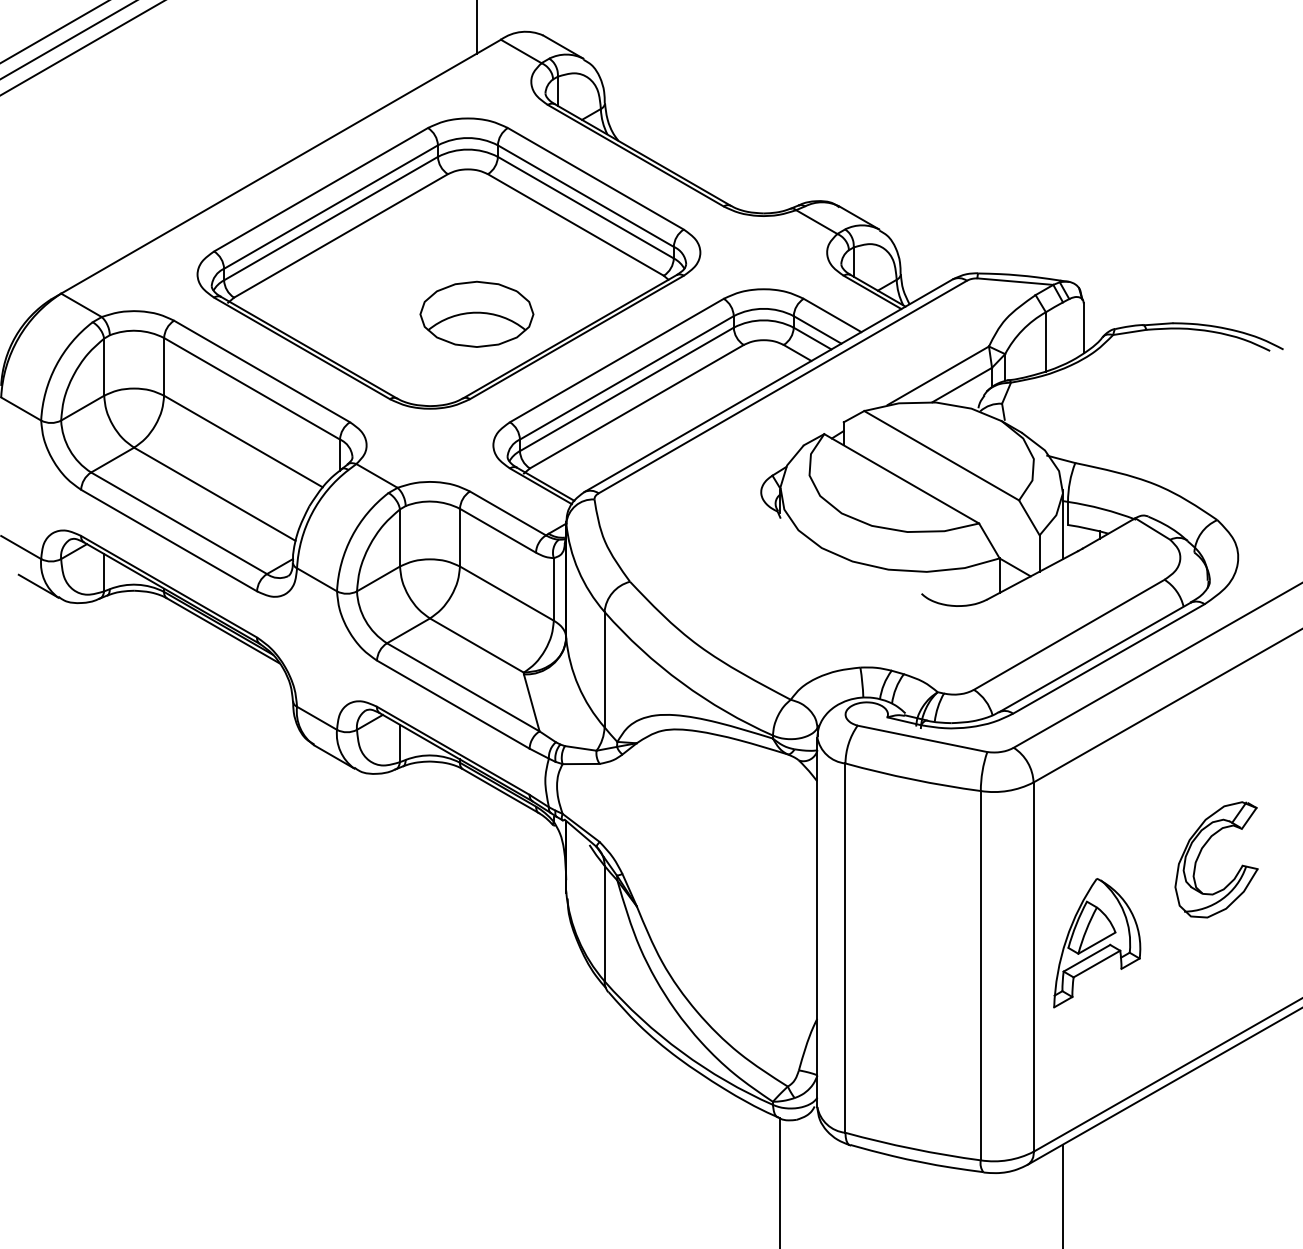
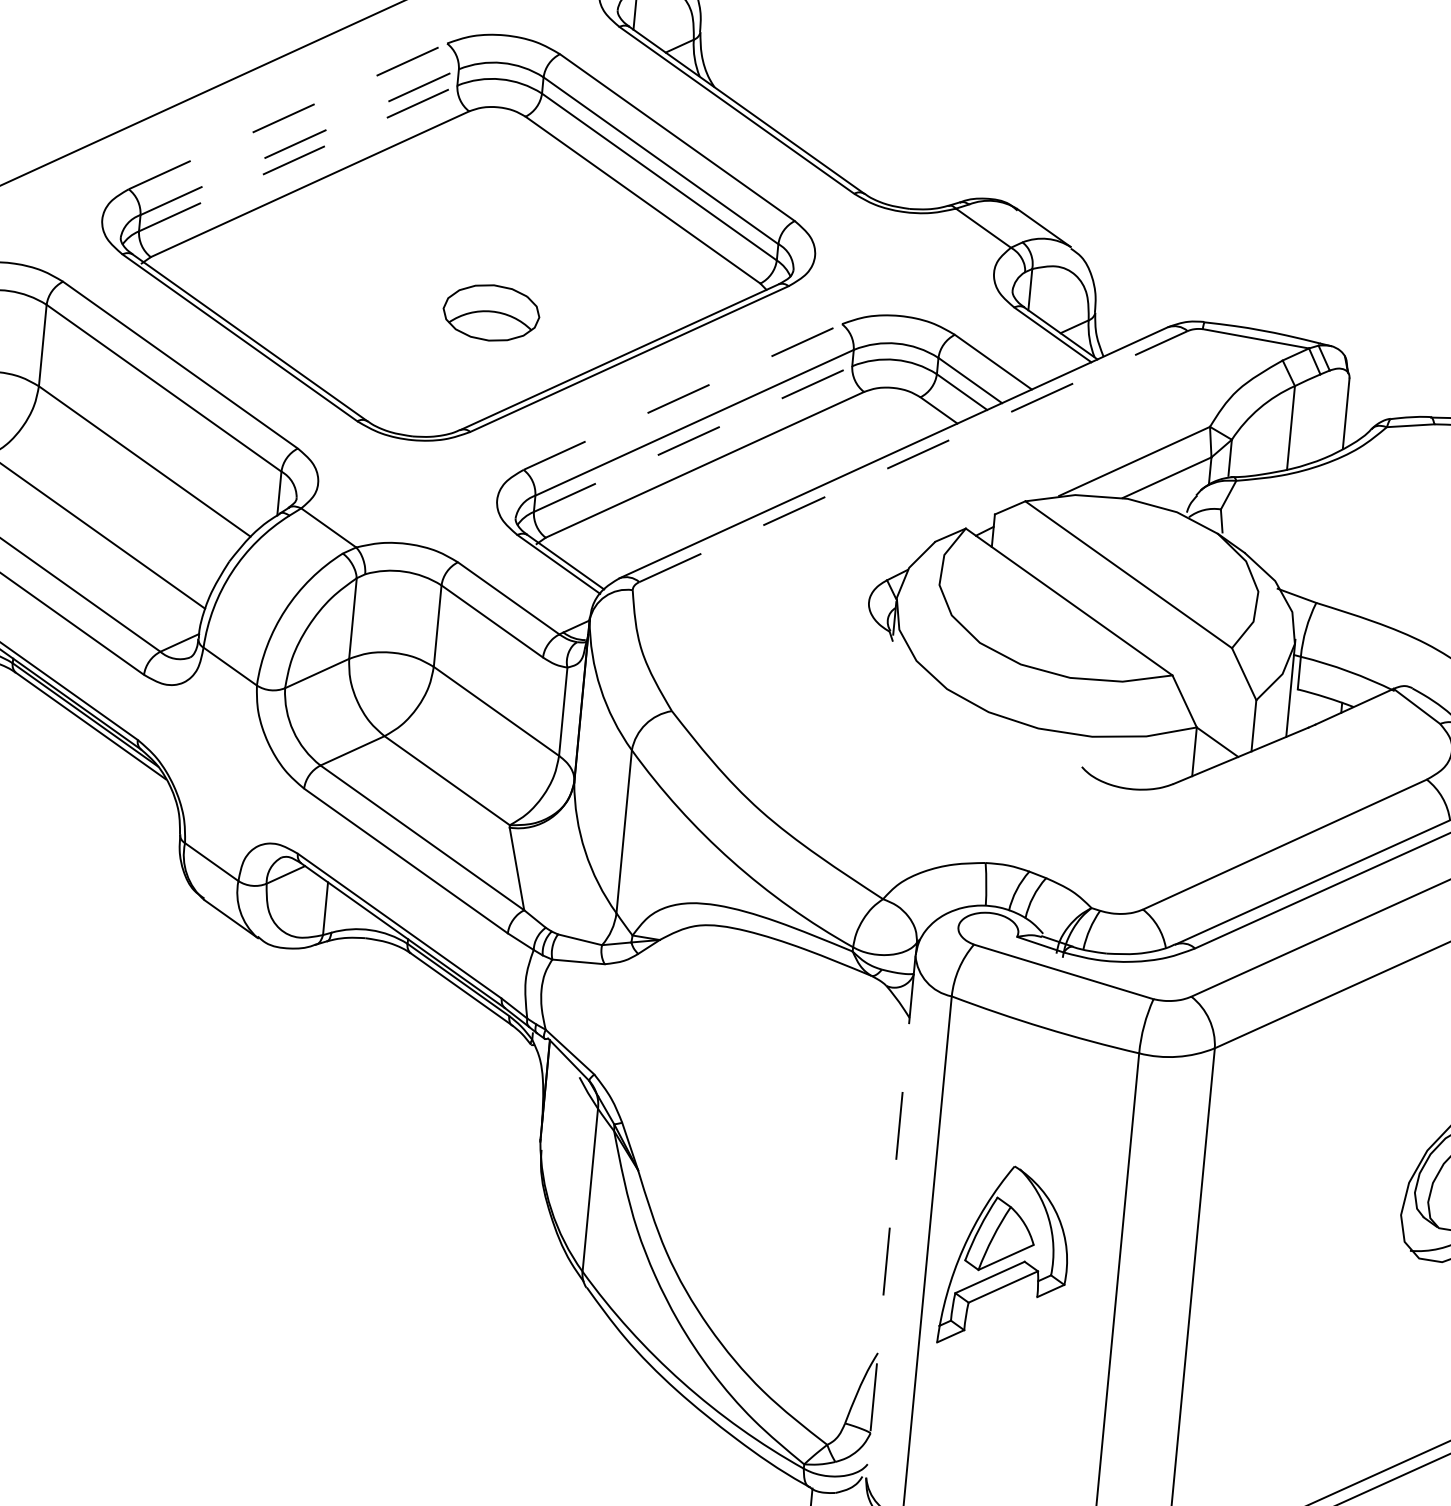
line: (321, 189) -> (288, 116), solid -> dashed
line: (331, 206) -> (300, 141), solid -> dashed
line: (331, 218) -> (298, 158), solid -> dashed
part: (476, 313) -> (490, 311), size x0.6
line: (617, 360) -> (683, 397), solid -> dashed
line: (782, 387) -> (913, 457), solid -> dashed
line: (627, 389) -> (693, 439), solid -> dashed
line: (817, 922) -> (891, 1217), solid -> dashed
part: (1097, 943) -> (1006, 1258), moved

